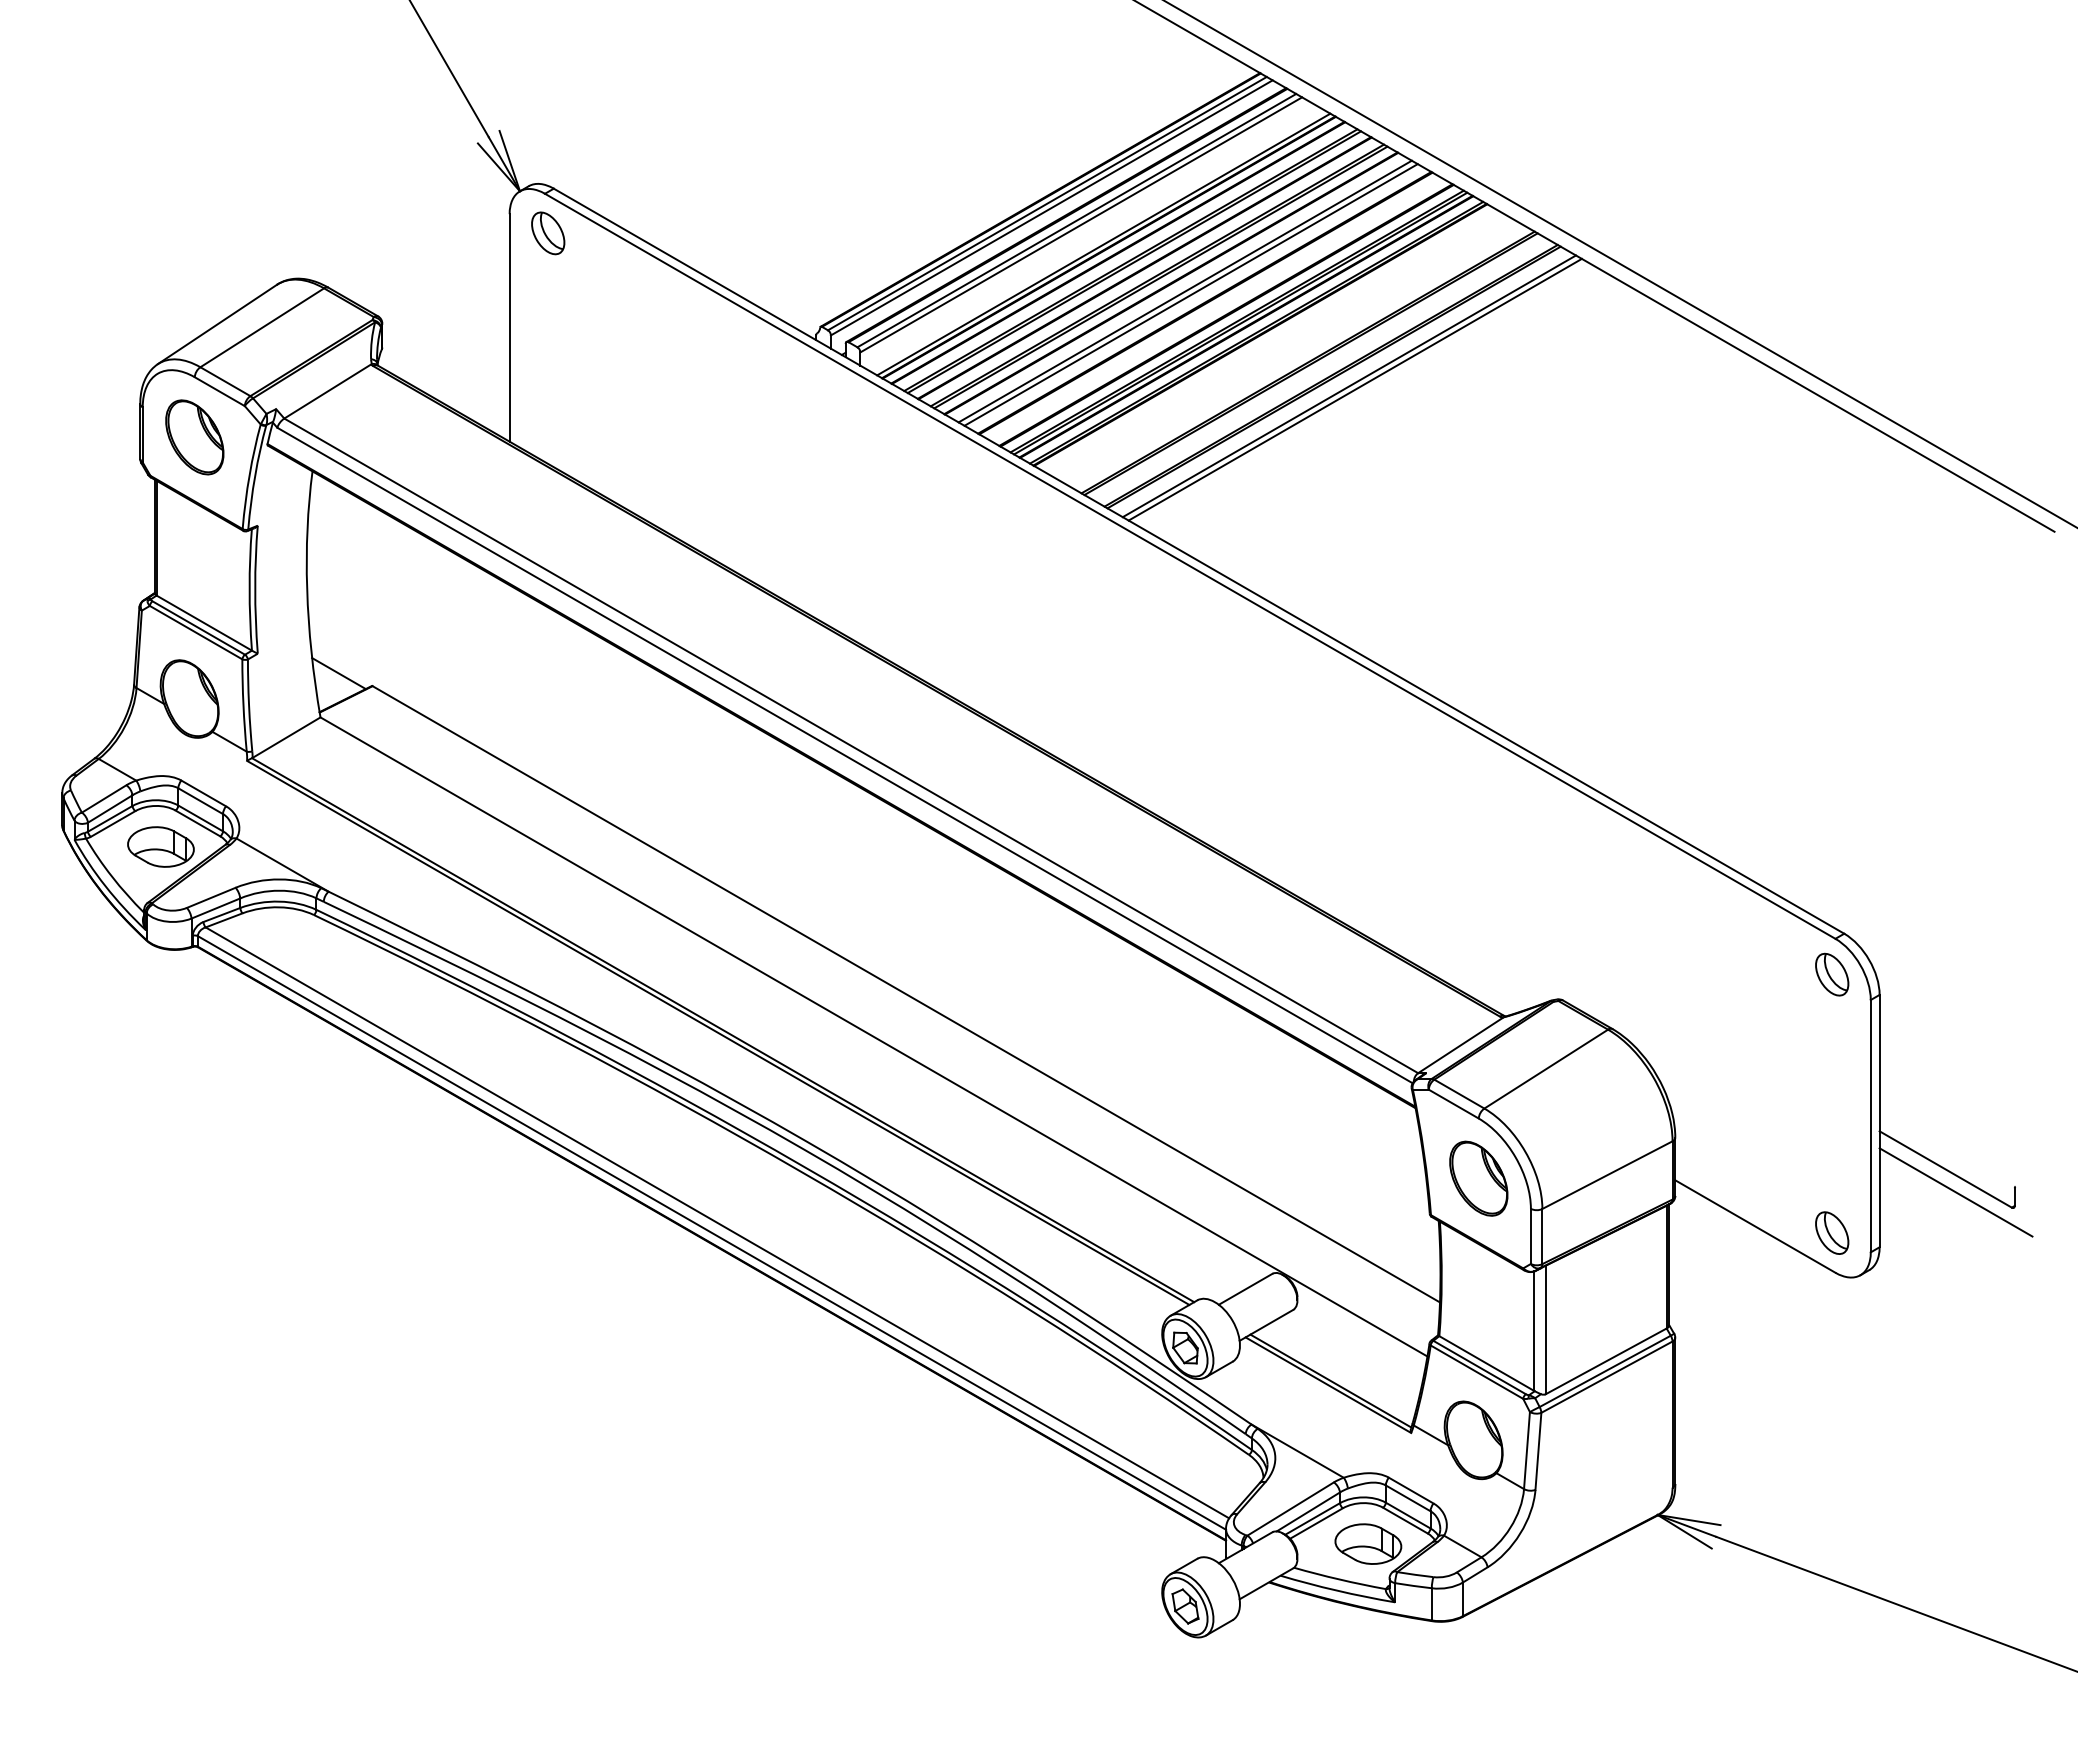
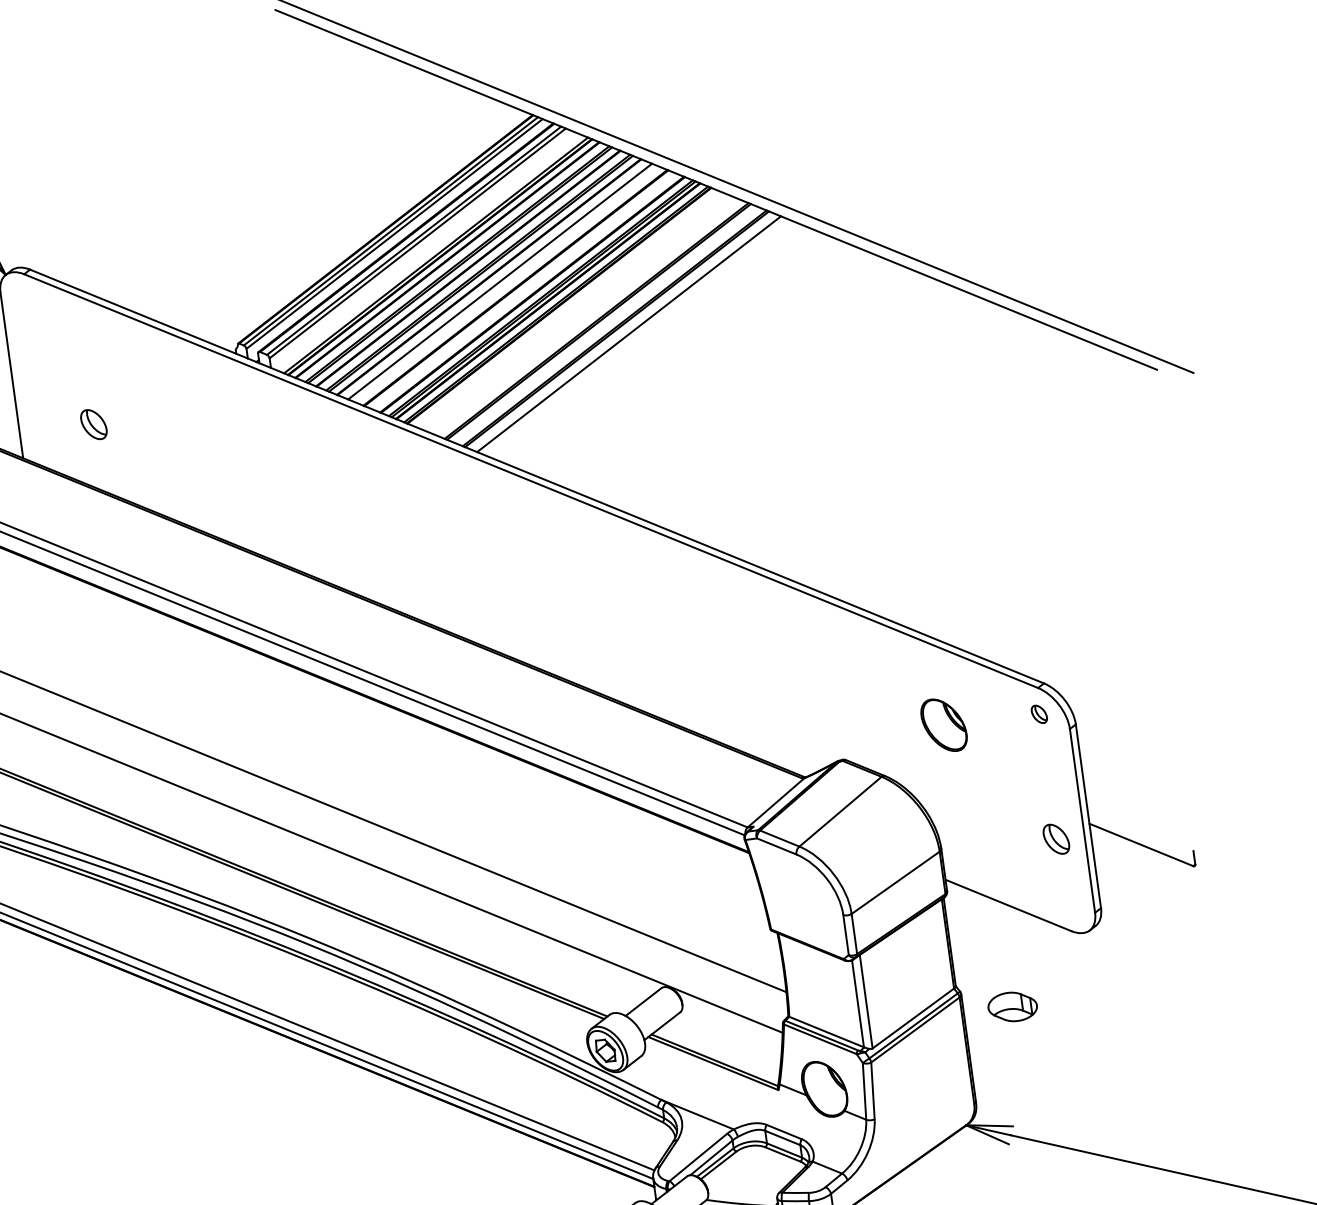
part: (548, 233) -> (94, 424), moved
line: (1190, 294) -> (504, 283), removed
line: (1354, 389) -> (633, 336), removed
part: (1832, 974) -> (1039, 714), size x0.6
part: (1478, 1178) -> (943, 725), moved
line: (1955, 1192) -> (1150, 860), removed
part: (1832, 1232) -> (1056, 838), moved
part: (1368, 1543) -> (1012, 1006), moved

